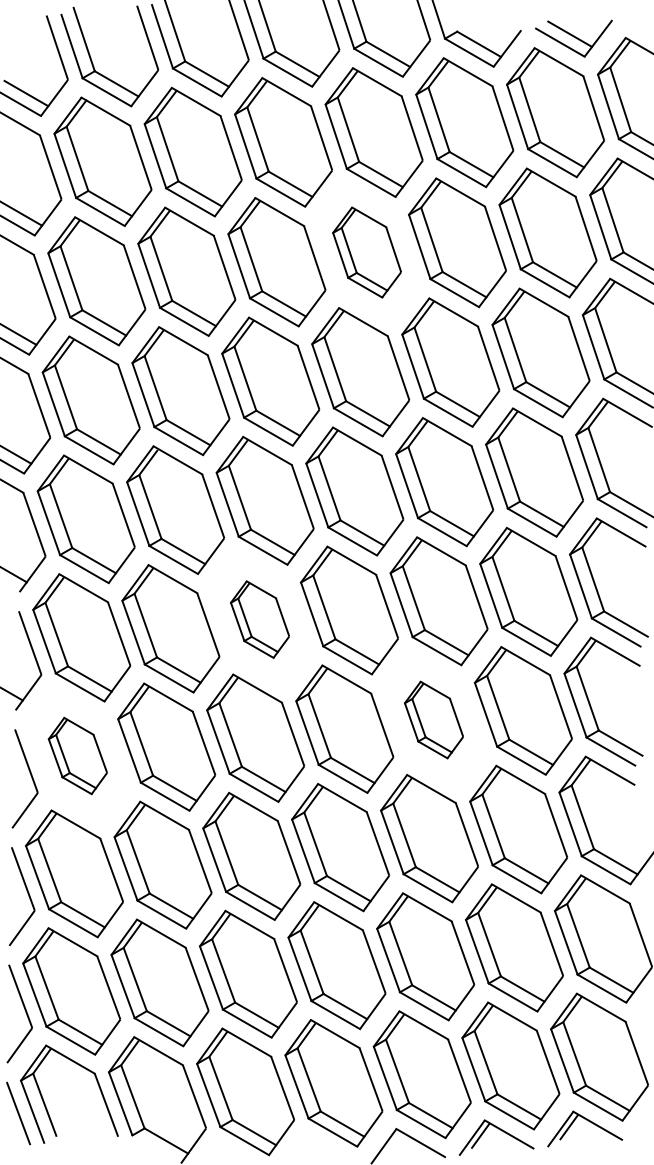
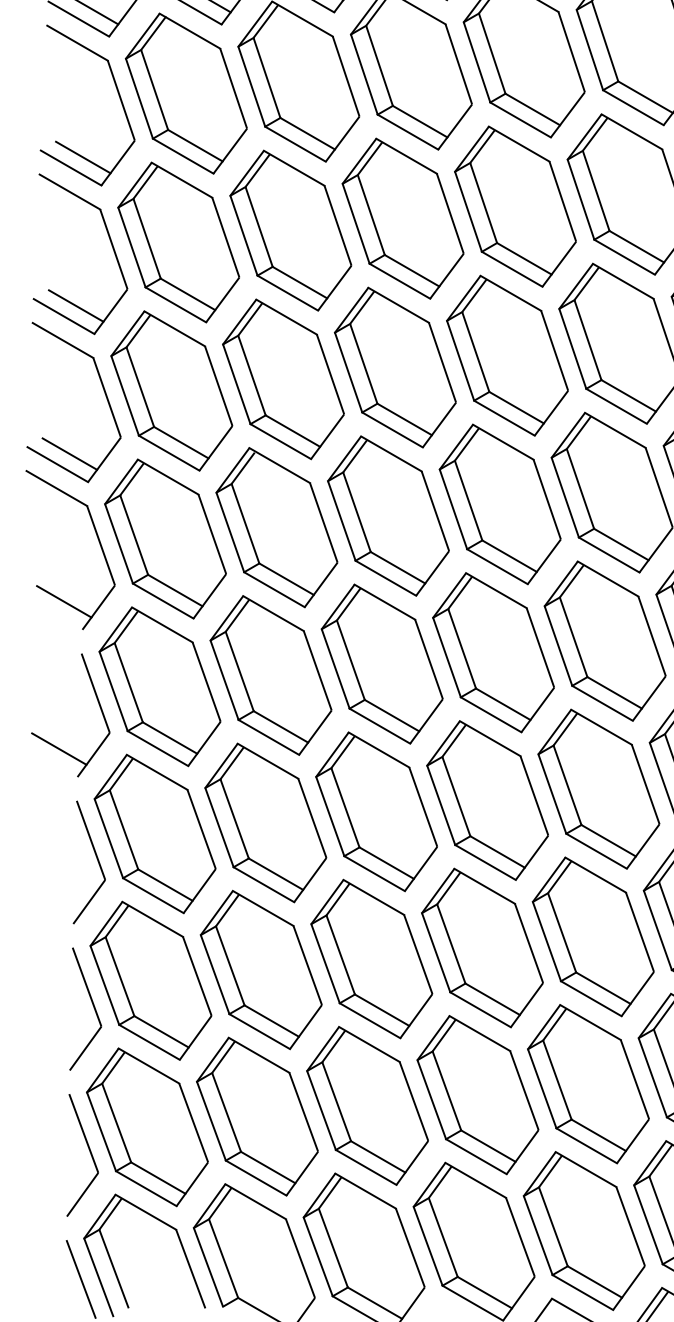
part: (366, 252) -> (514, 206), size x1.43
part: (259, 619) -> (381, 663), size x1.67
part: (433, 719) -> (598, 788), size x1.67
part: (77, 755) -> (154, 833), size x1.67

